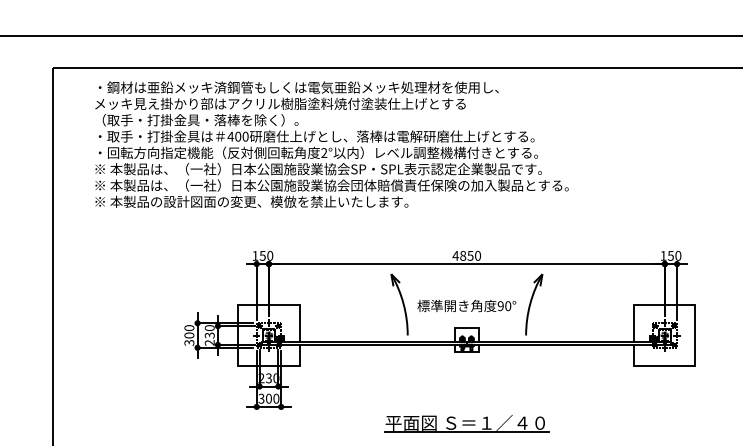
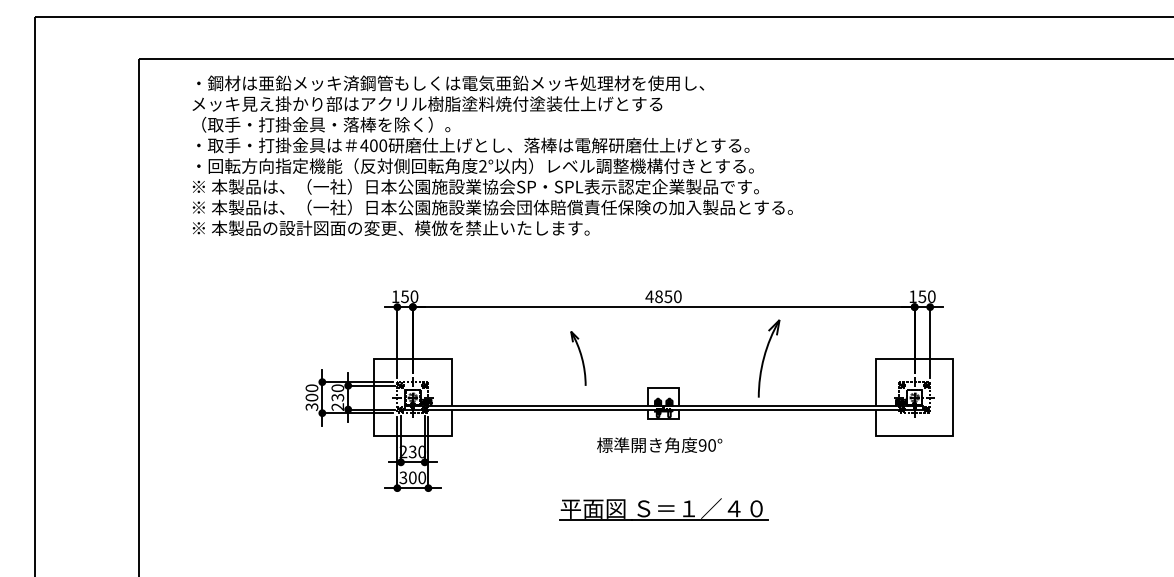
part: (399, 304) -> (578, 358), size x0.7
part: (533, 304) -> (768, 358), moved
text: (466, 305) -> (659, 444), moved

